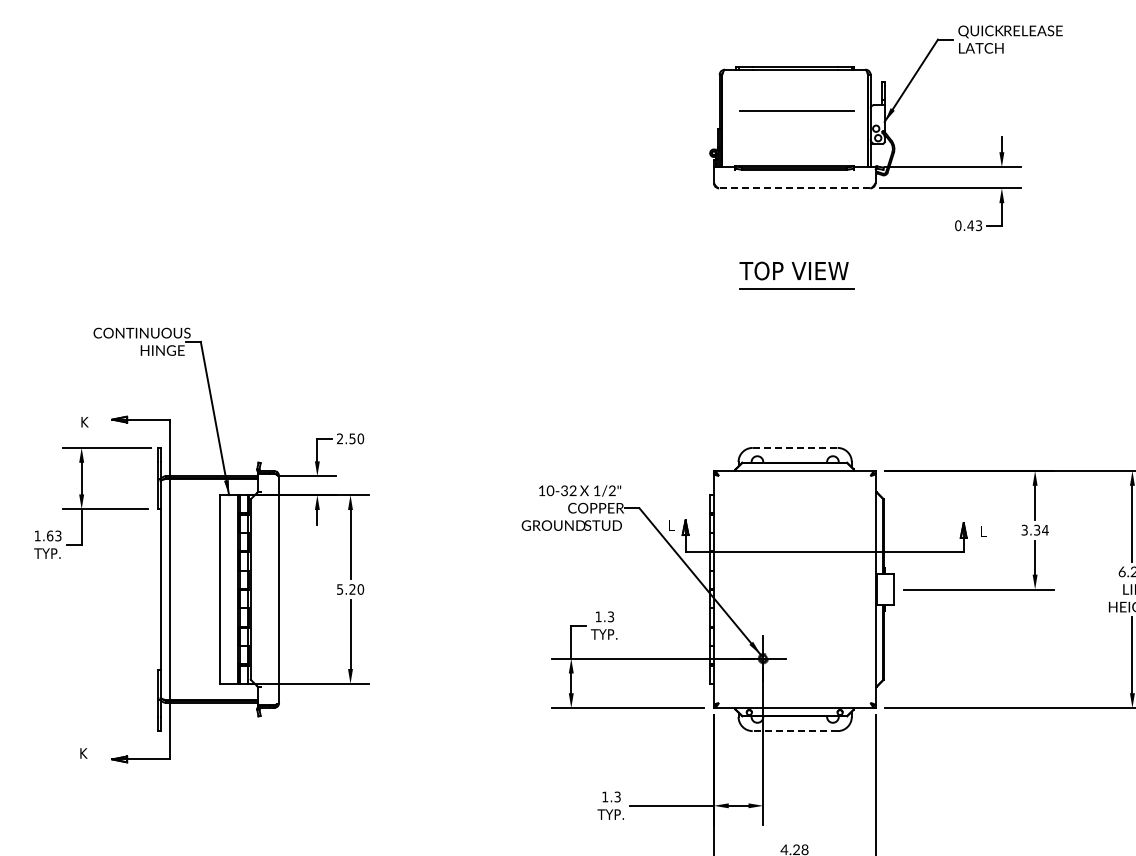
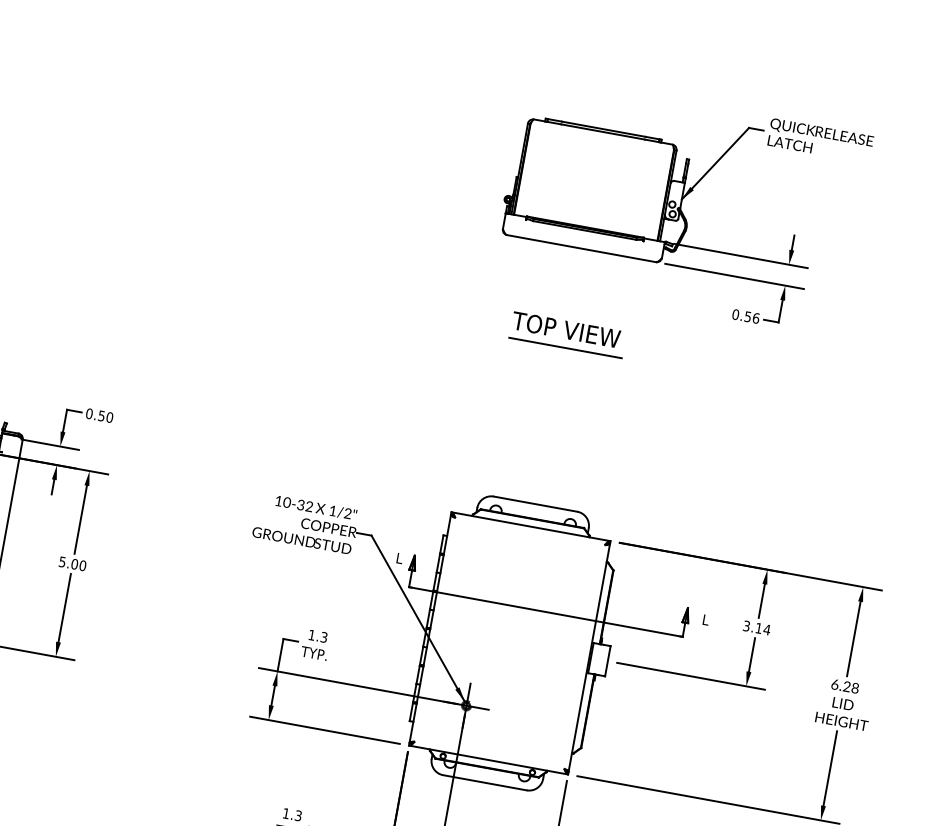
line: (796, 110) -> (597, 172), removed
line: (794, 188) -> (581, 248), dashed -> solid
text: (974, 225) -> (751, 317), 0.43 -> 0.56
text: (339, 438) -> (88, 413), 2.50 -> 0.50
line: (795, 447) -> (535, 503), dashed -> solid
text: (1037, 529) -> (759, 627), 3.34 -> 3.14
text: (352, 589) -> (74, 564), 5.20 -> 5.00
line: (794, 731) -> (484, 783), dashed -> solid

